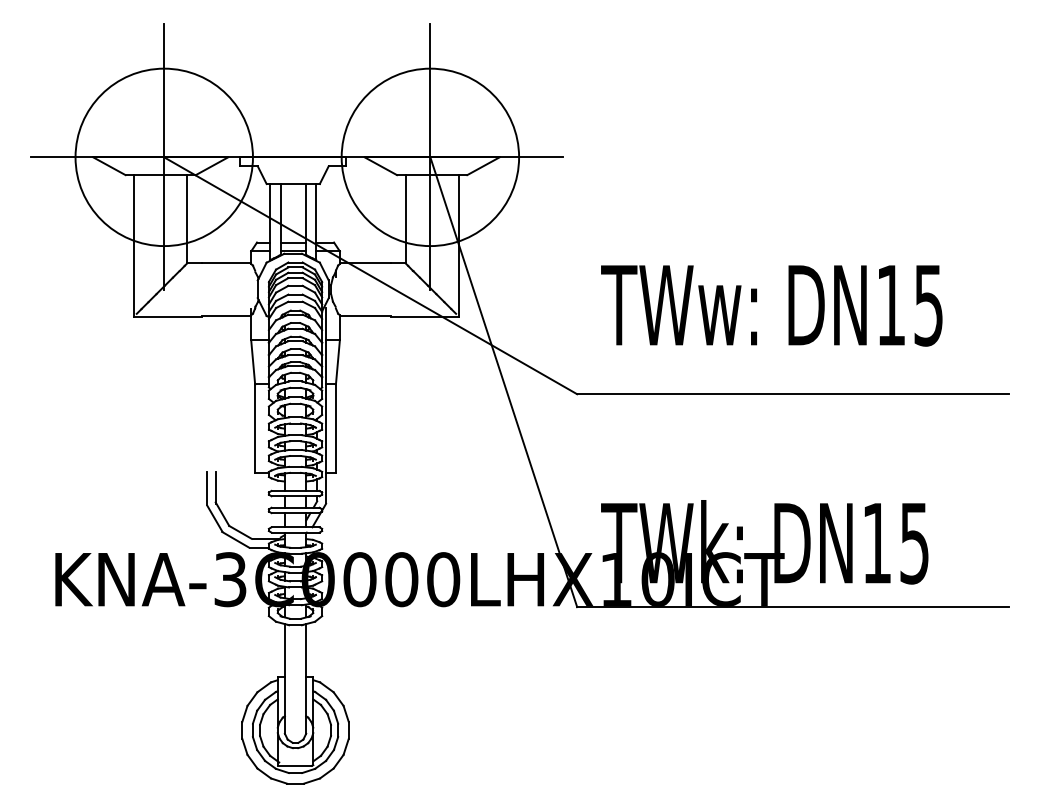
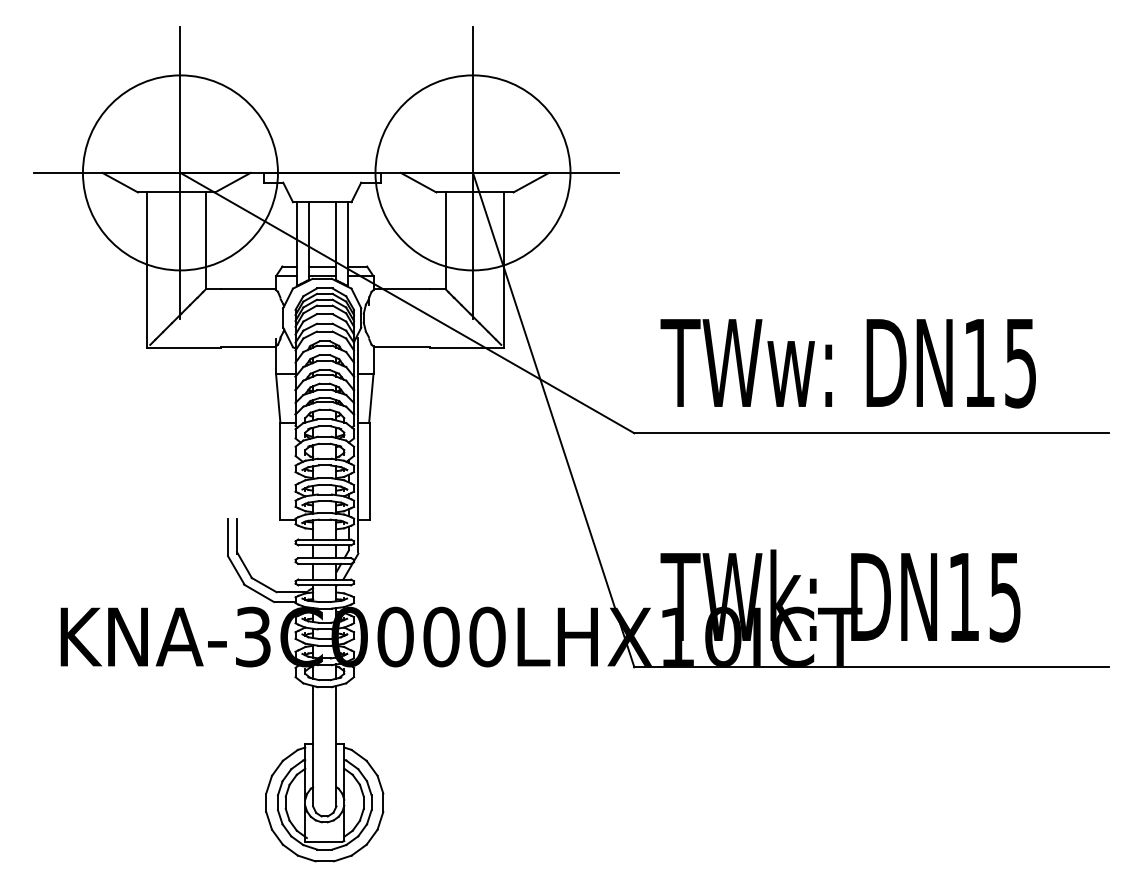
text: (771, 305) -> (847, 363), moved

